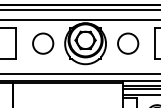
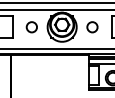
circle: (42, 44) -> (31, 27), size x0.71
circle: (128, 44) -> (92, 27), size x0.71

